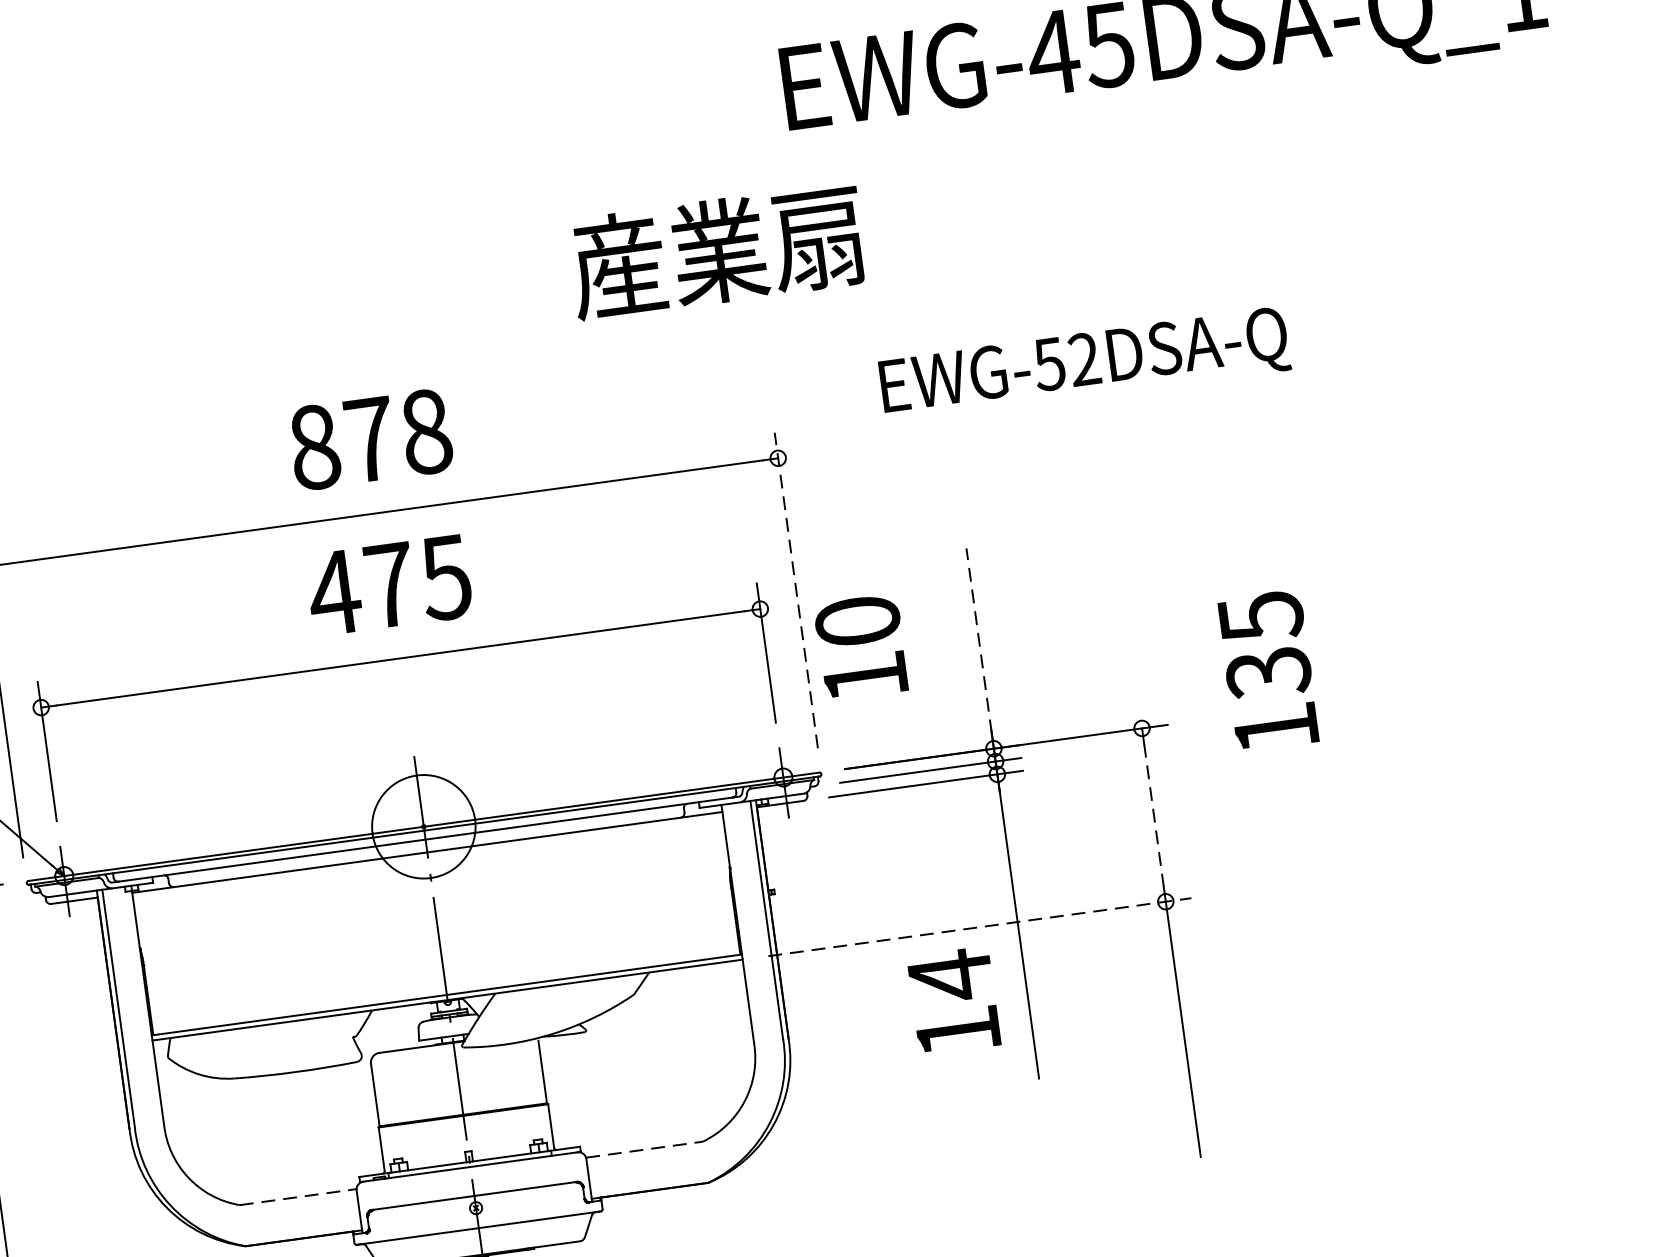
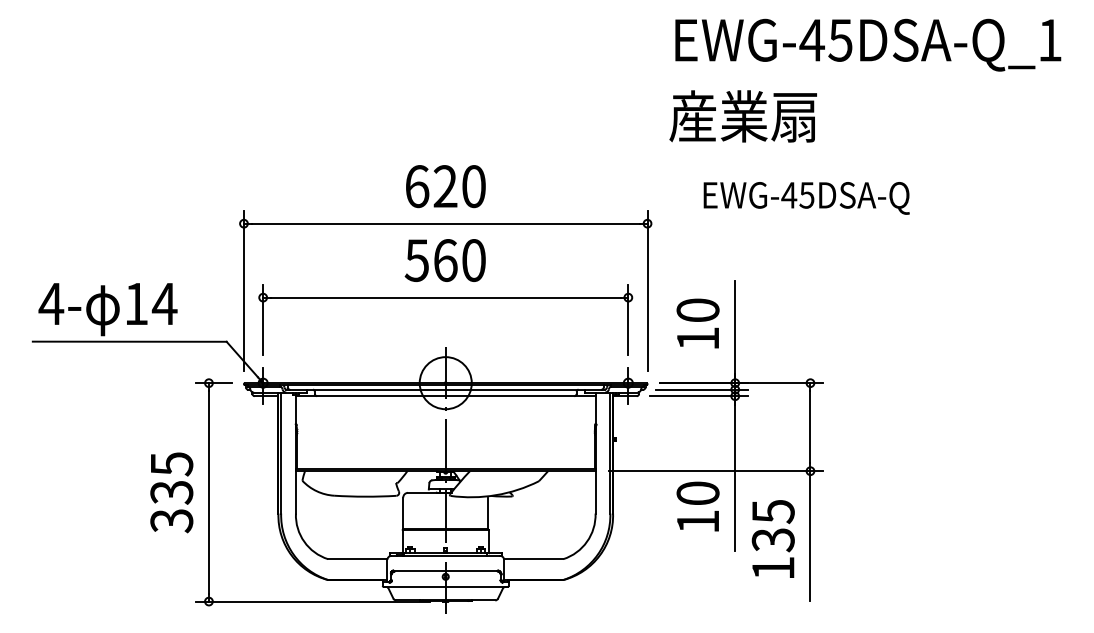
text: (715, 251) -> (742, 116), moved
text: (1065, 362) -> (797, 195), EWG-52DSA-Q -> EWG-45DSA-Q
text: (370, 439) -> (445, 186), 878 -> 620
text: (388, 585) -> (444, 260), 475 -> 560
line: (796, 589) -> (647, 290), dashed -> solid
line: (979, 640) -> (735, 328), dashed -> solid
text: (860, 647) -> (697, 323), moved
text: (1266, 669) -> (772, 538), moved
line: (1154, 815) -> (810, 427), dashed -> solid
line: (980, 927) -> (716, 471), dashed -> solid
text: (949, 976) -> (697, 493), 14 -> 10
line: (644, 1150) -> (533, 559), dashed -> solid
line: (297, 1197) -> (357, 559), dashed -> solid

